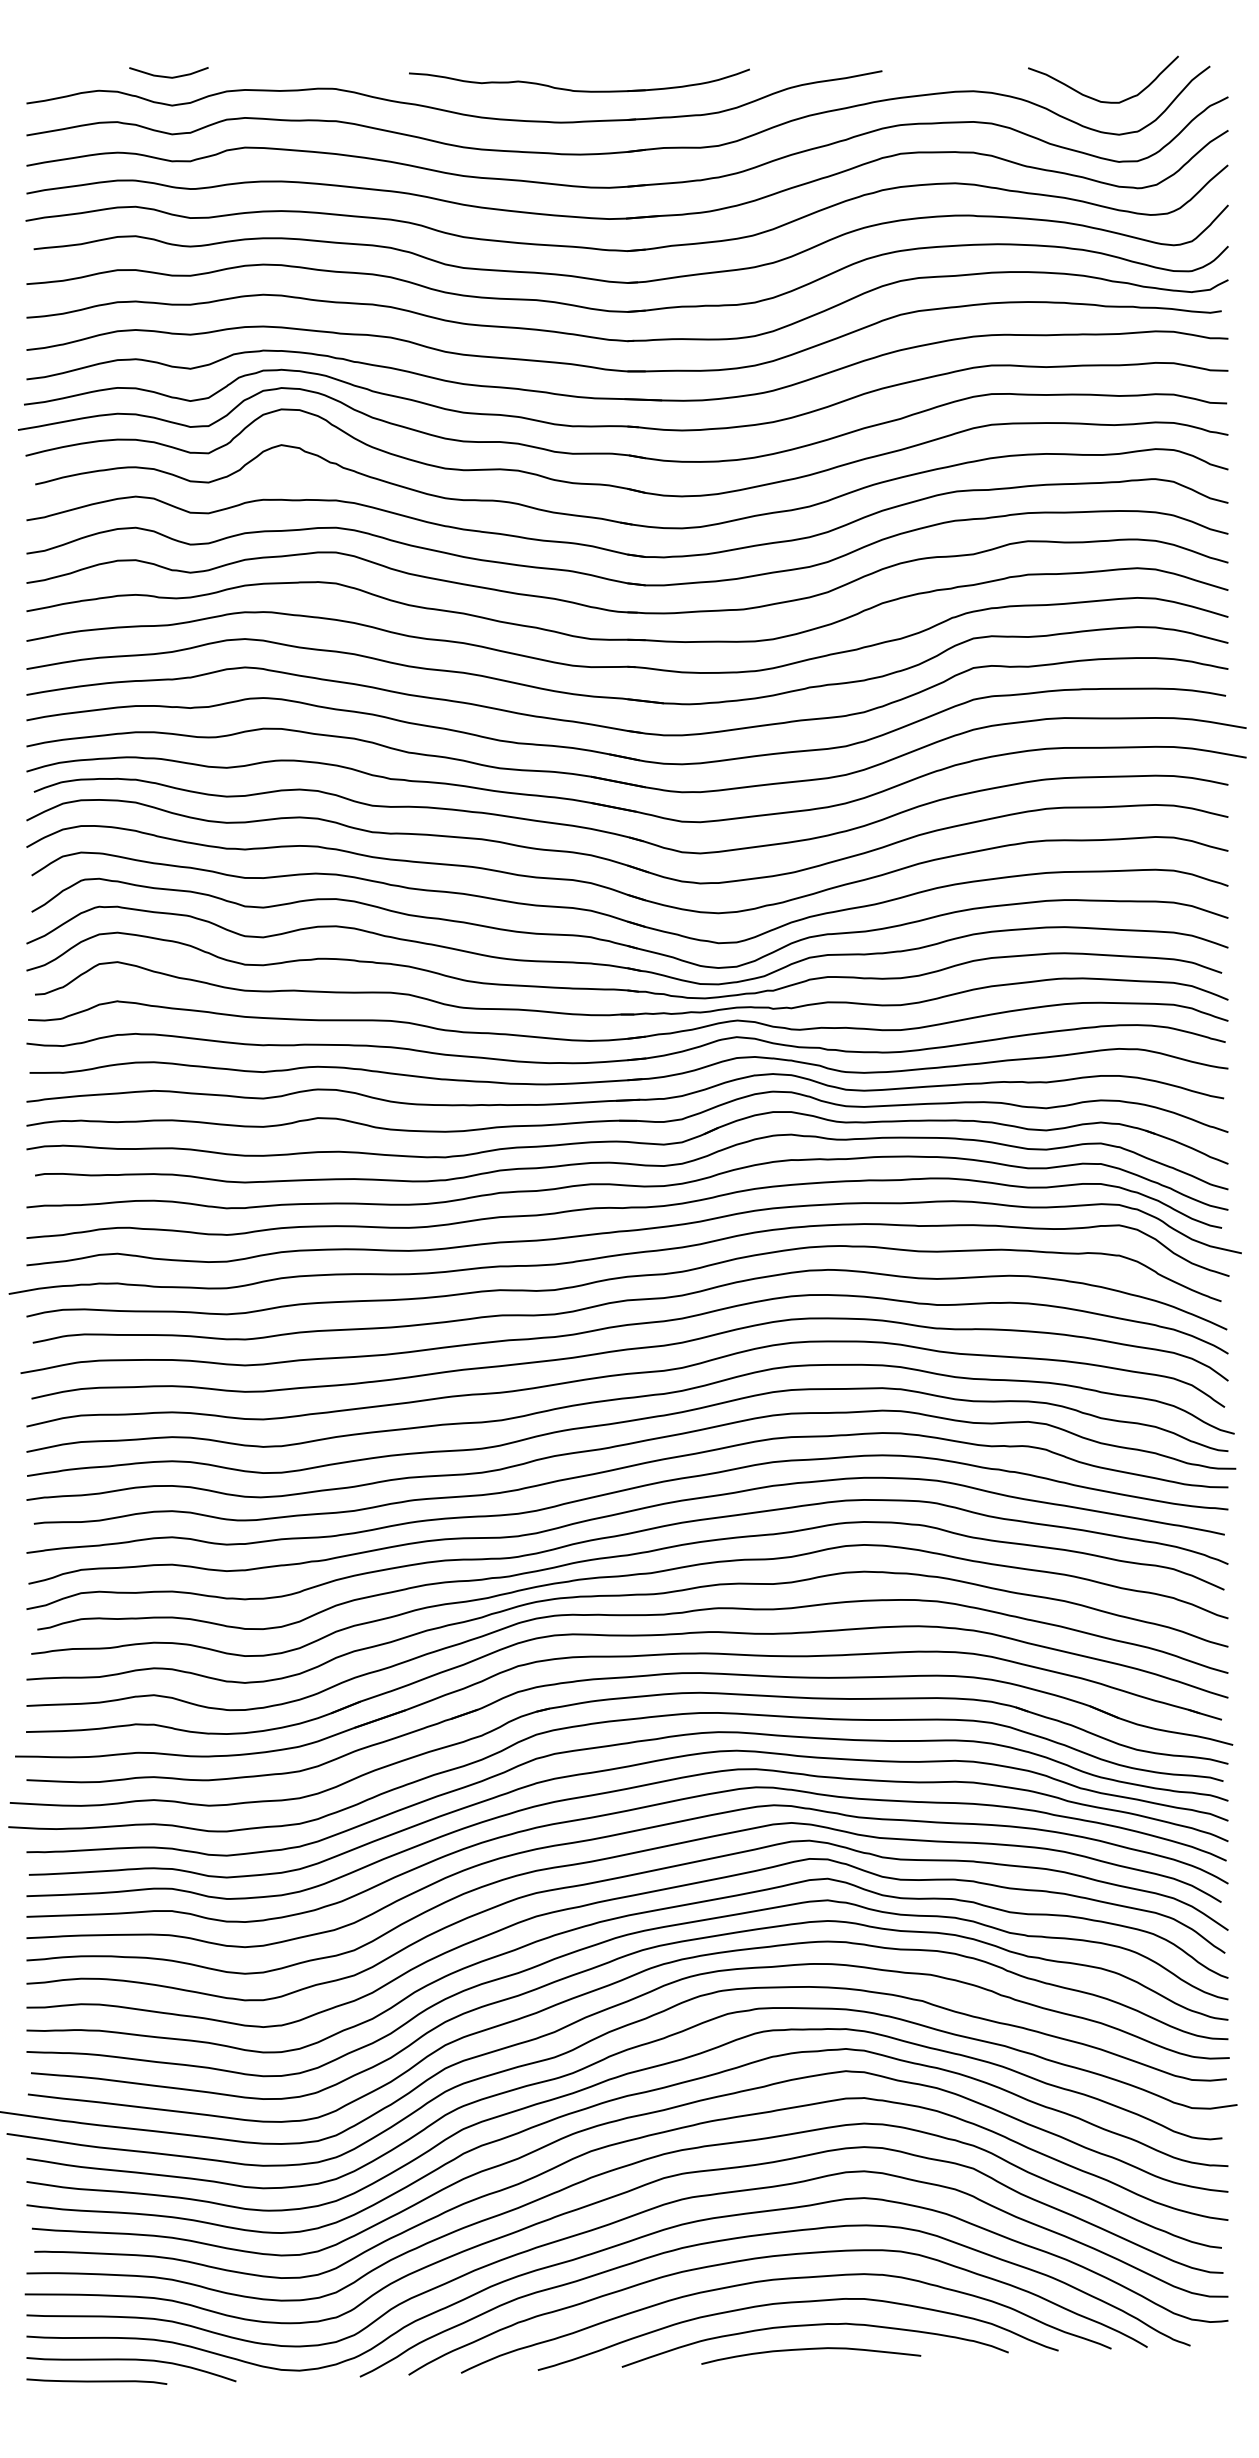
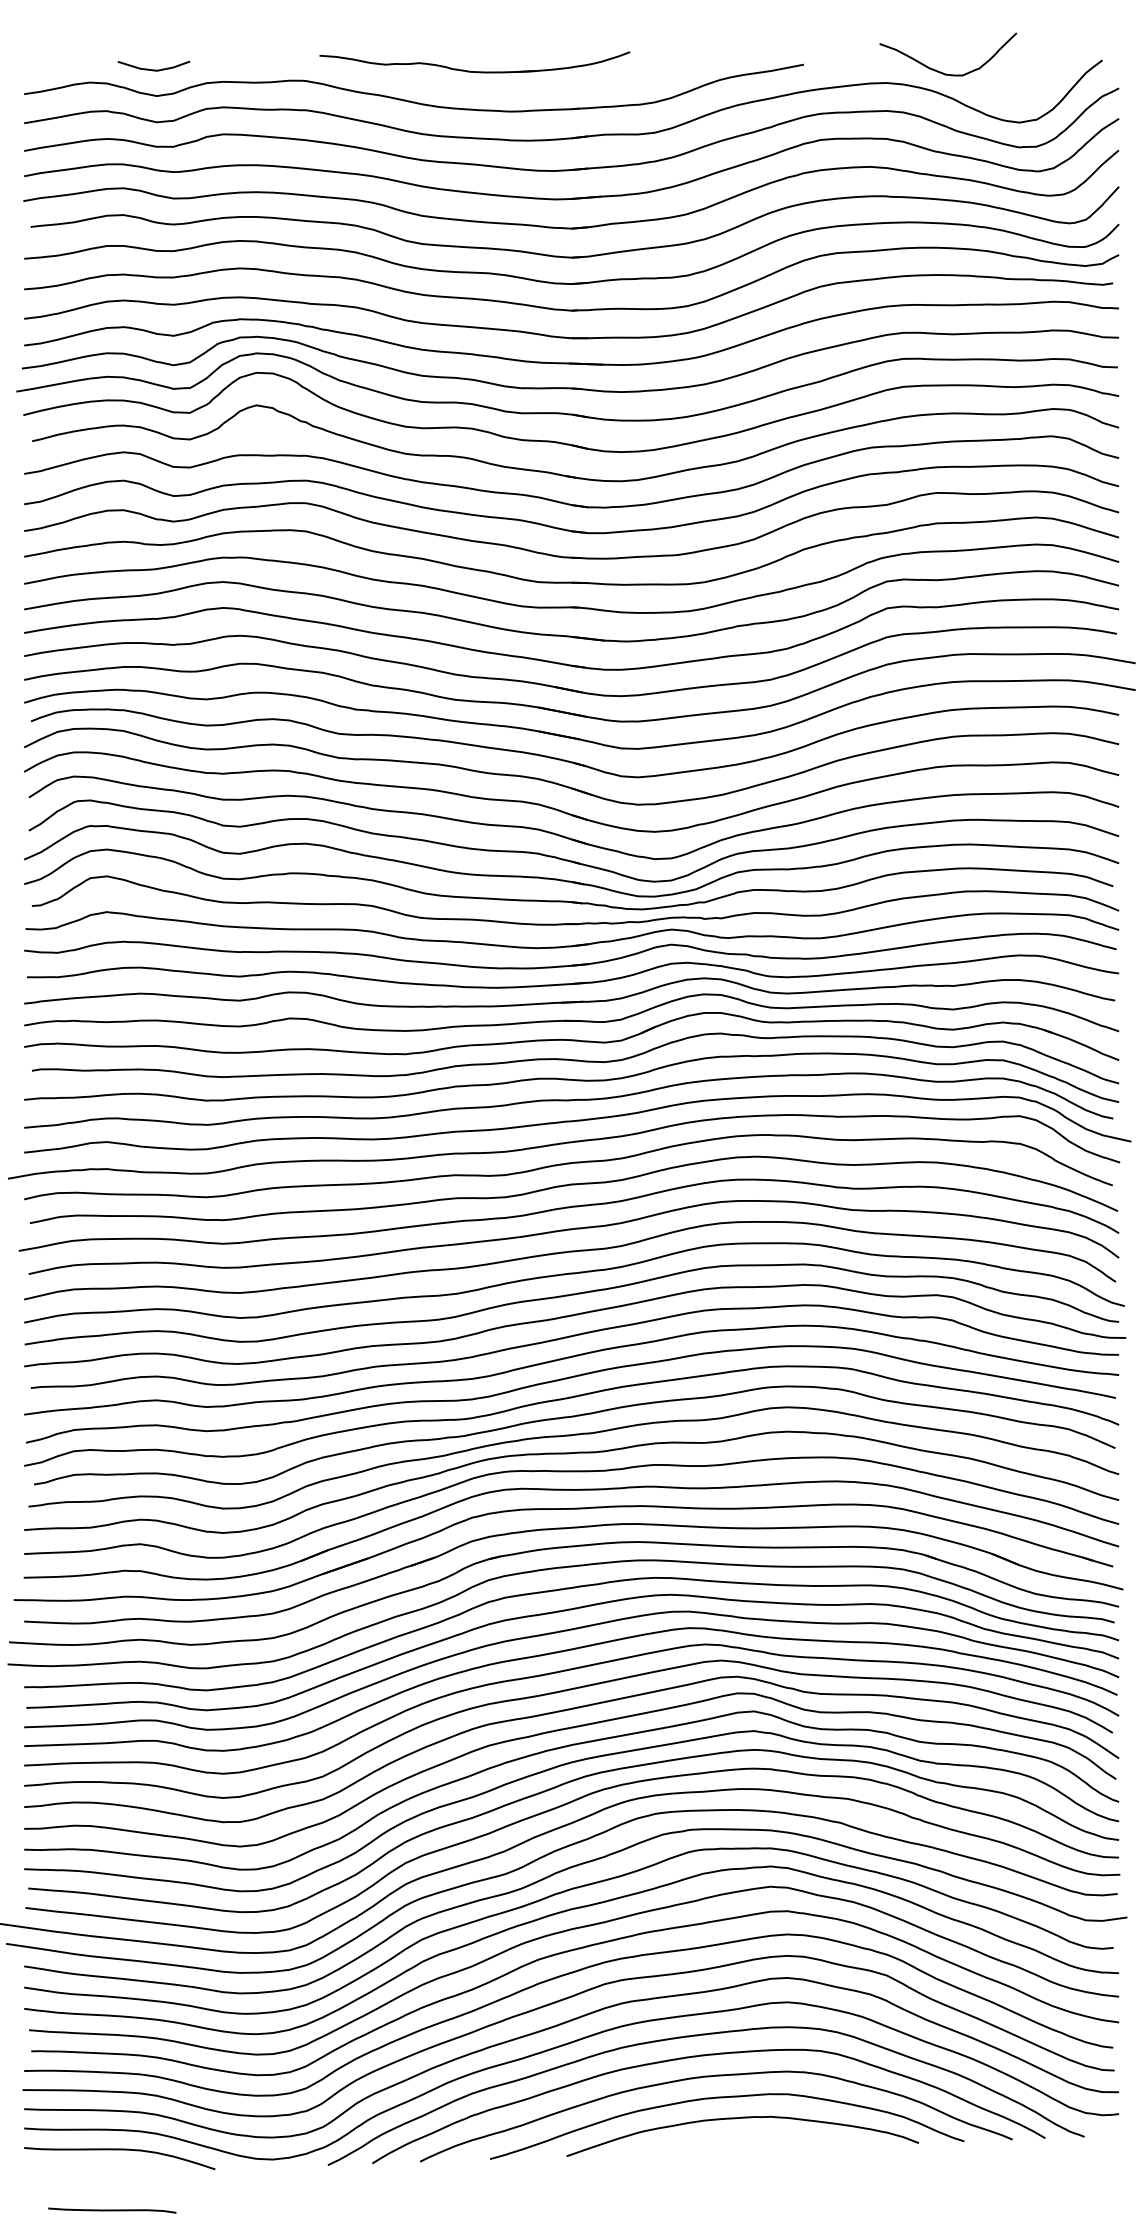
part: (579, 90) -> (474, 71), moved
curve: (1098, 99) -> (943, 72), moved
curve: (811, 2349) -> (739, 2140), removed
curve: (97, 2381) -> (112, 2210), moved

